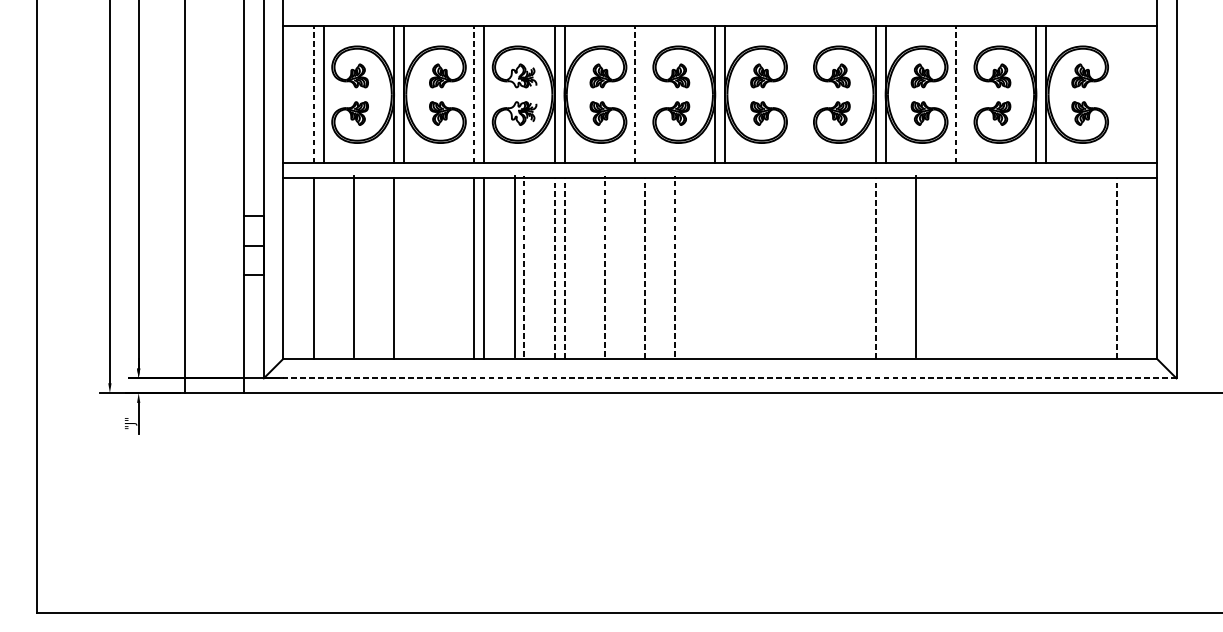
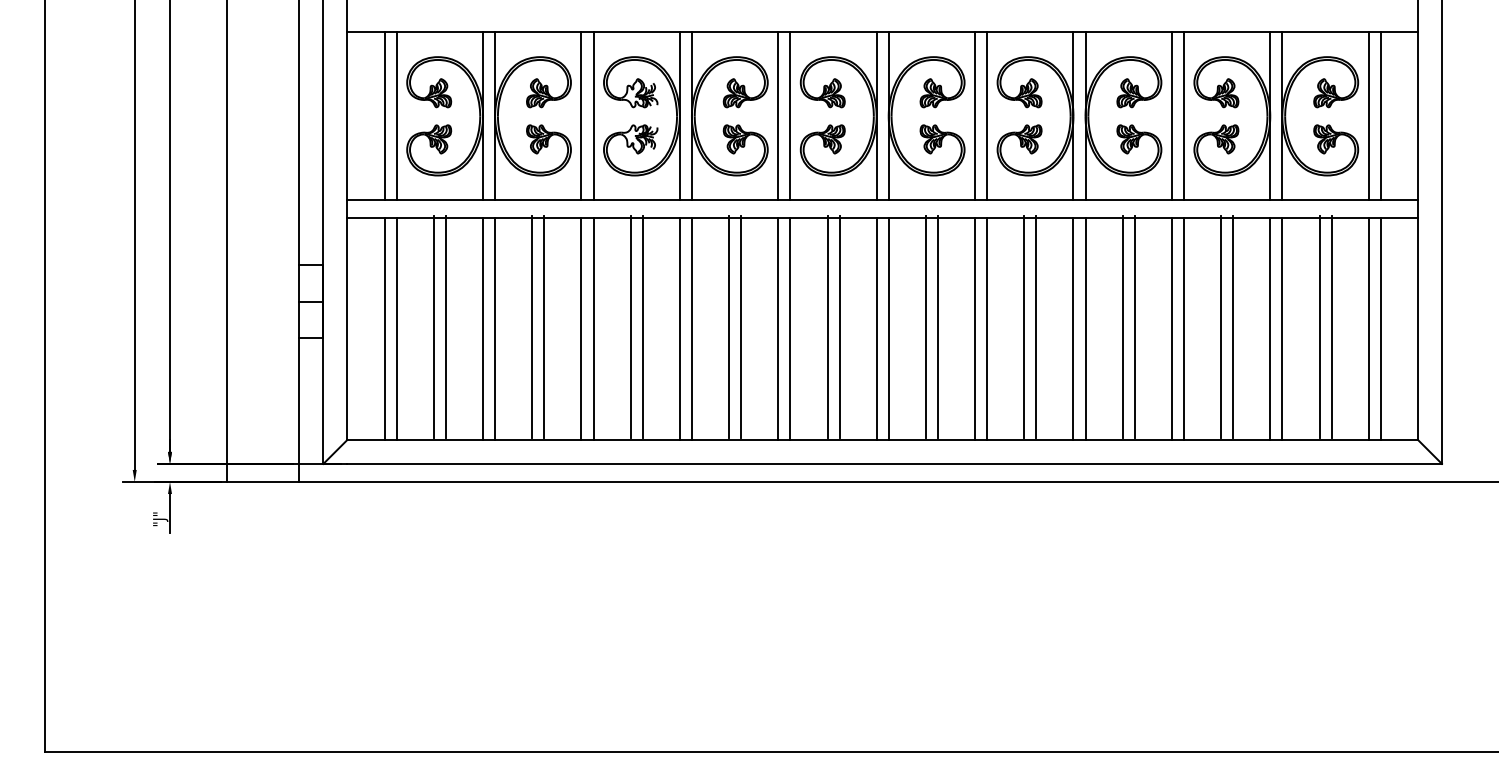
line: (313, 94) -> (384, 115), dashed -> solid
line: (474, 94) -> (581, 115), dashed -> solid
line: (635, 94) -> (778, 115), dashed -> solid
line: (644, 94) -> (790, 116), added
line: (795, 94) -> (975, 116), added
line: (805, 94) -> (987, 116), added
line: (955, 94) -> (1171, 115), dashed -> solid
line: (965, 94) -> (1183, 116), added
line: (1116, 94) -> (1368, 116), added
line: (1126, 94) -> (1380, 116), added
line: (364, 266) -> (446, 326), added
line: (434, 266) -> (532, 326), added
line: (444, 266) -> (544, 326), added
line: (524, 266) -> (642, 326), dashed -> solid
line: (595, 266) -> (729, 326), added
line: (604, 266) -> (741, 326), dashed -> solid
line: (675, 266) -> (827, 326), dashed -> solid
line: (684, 266) -> (839, 326), added
line: (755, 266) -> (925, 326), added
line: (765, 266) -> (938, 326), added
line: (835, 266) -> (1024, 326), added
line: (845, 266) -> (1036, 326), added
line: (925, 266) -> (1134, 326), added
line: (996, 266) -> (1221, 326), added
line: (1006, 266) -> (1233, 326), added
line: (1076, 266) -> (1319, 326), added
line: (1086, 266) -> (1331, 326), added
line: (323, 267) -> (396, 328), added
line: (404, 267) -> (495, 328), added
line: (635, 267) -> (778, 328), added
line: (715, 267) -> (876, 328), added
line: (724, 267) -> (888, 328), added
line: (795, 267) -> (975, 328), added
line: (805, 267) -> (987, 328), added
line: (885, 267) -> (1085, 328), added
line: (955, 267) -> (1171, 328), added
line: (965, 267) -> (1183, 328), added
line: (1036, 267) -> (1270, 328), added
line: (1046, 267) -> (1282, 328), added
line: (1126, 267) -> (1380, 328), added
line: (554, 268) -> (679, 329), dashed -> solid
line: (564, 268) -> (691, 329), dashed -> solid
line: (644, 268) -> (790, 329), dashed -> solid
line: (875, 268) -> (1073, 329), dashed -> solid
line: (1116, 268) -> (1368, 329), dashed -> solid
line: (729, 378) -> (894, 463), dashed -> solid

